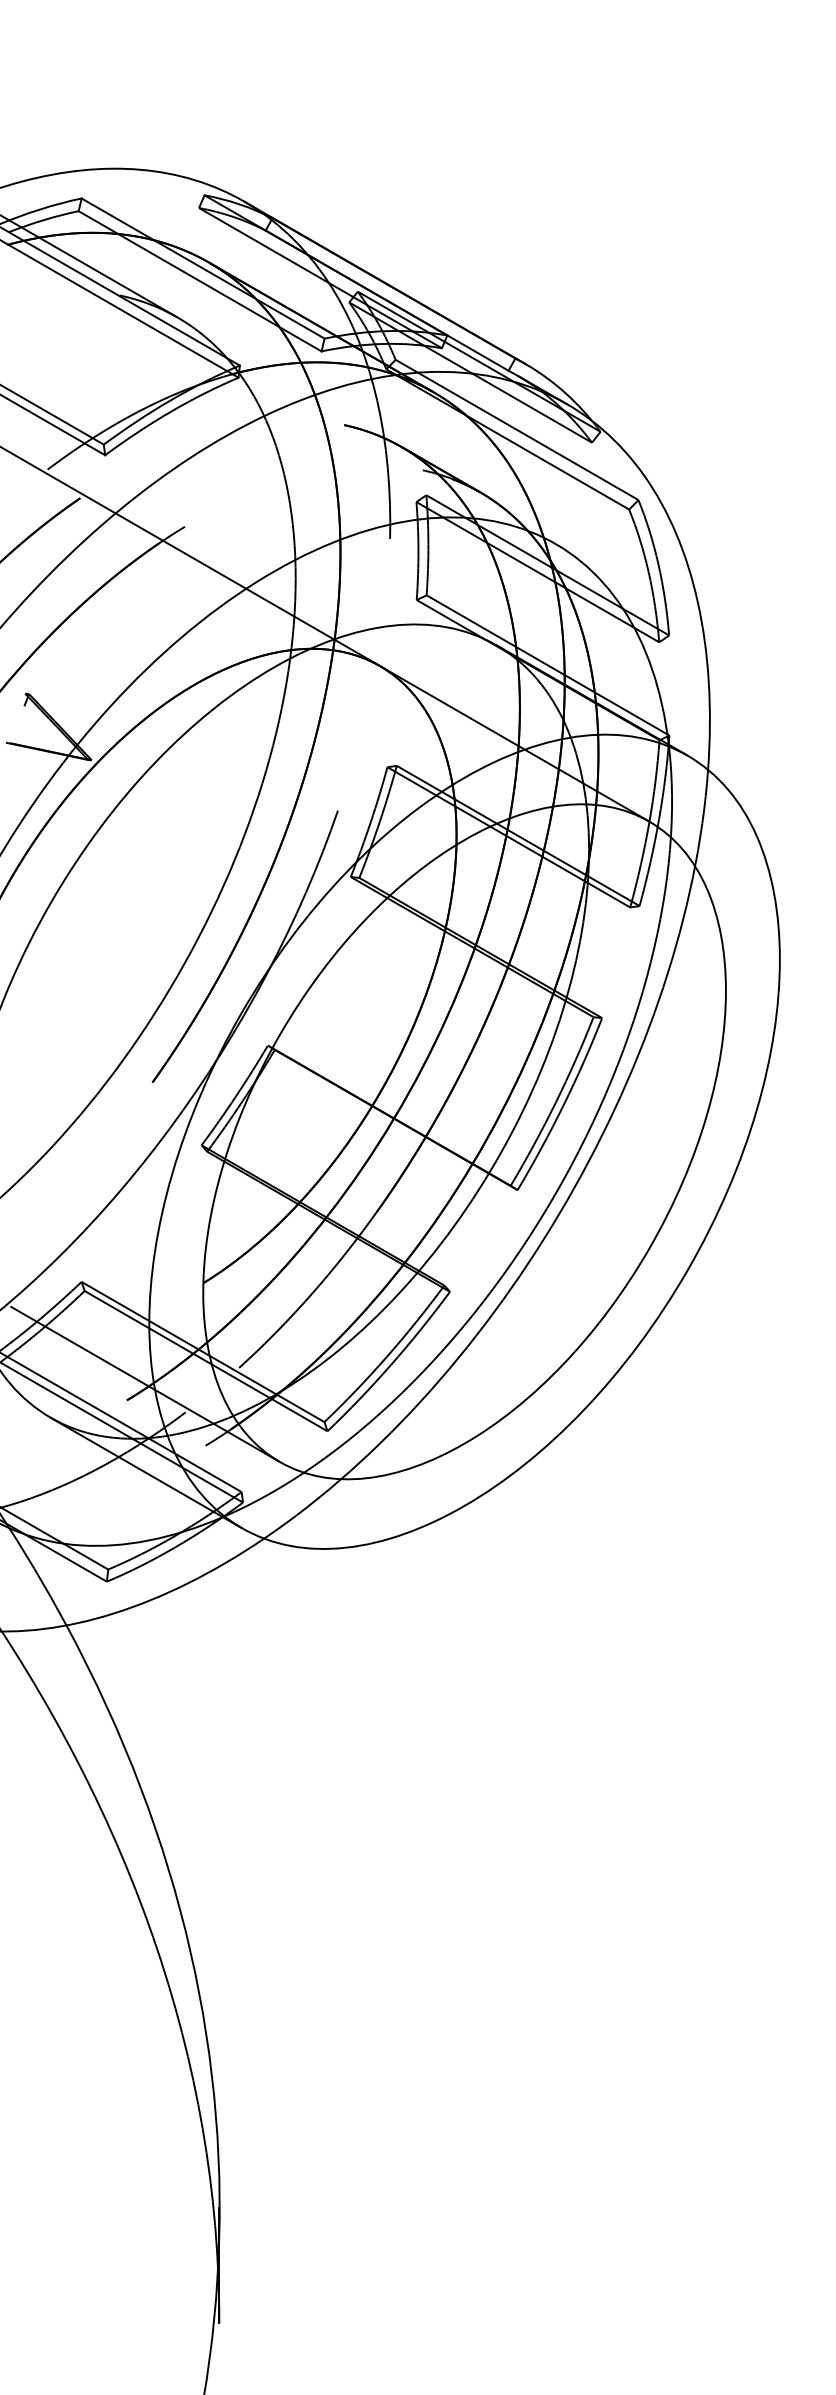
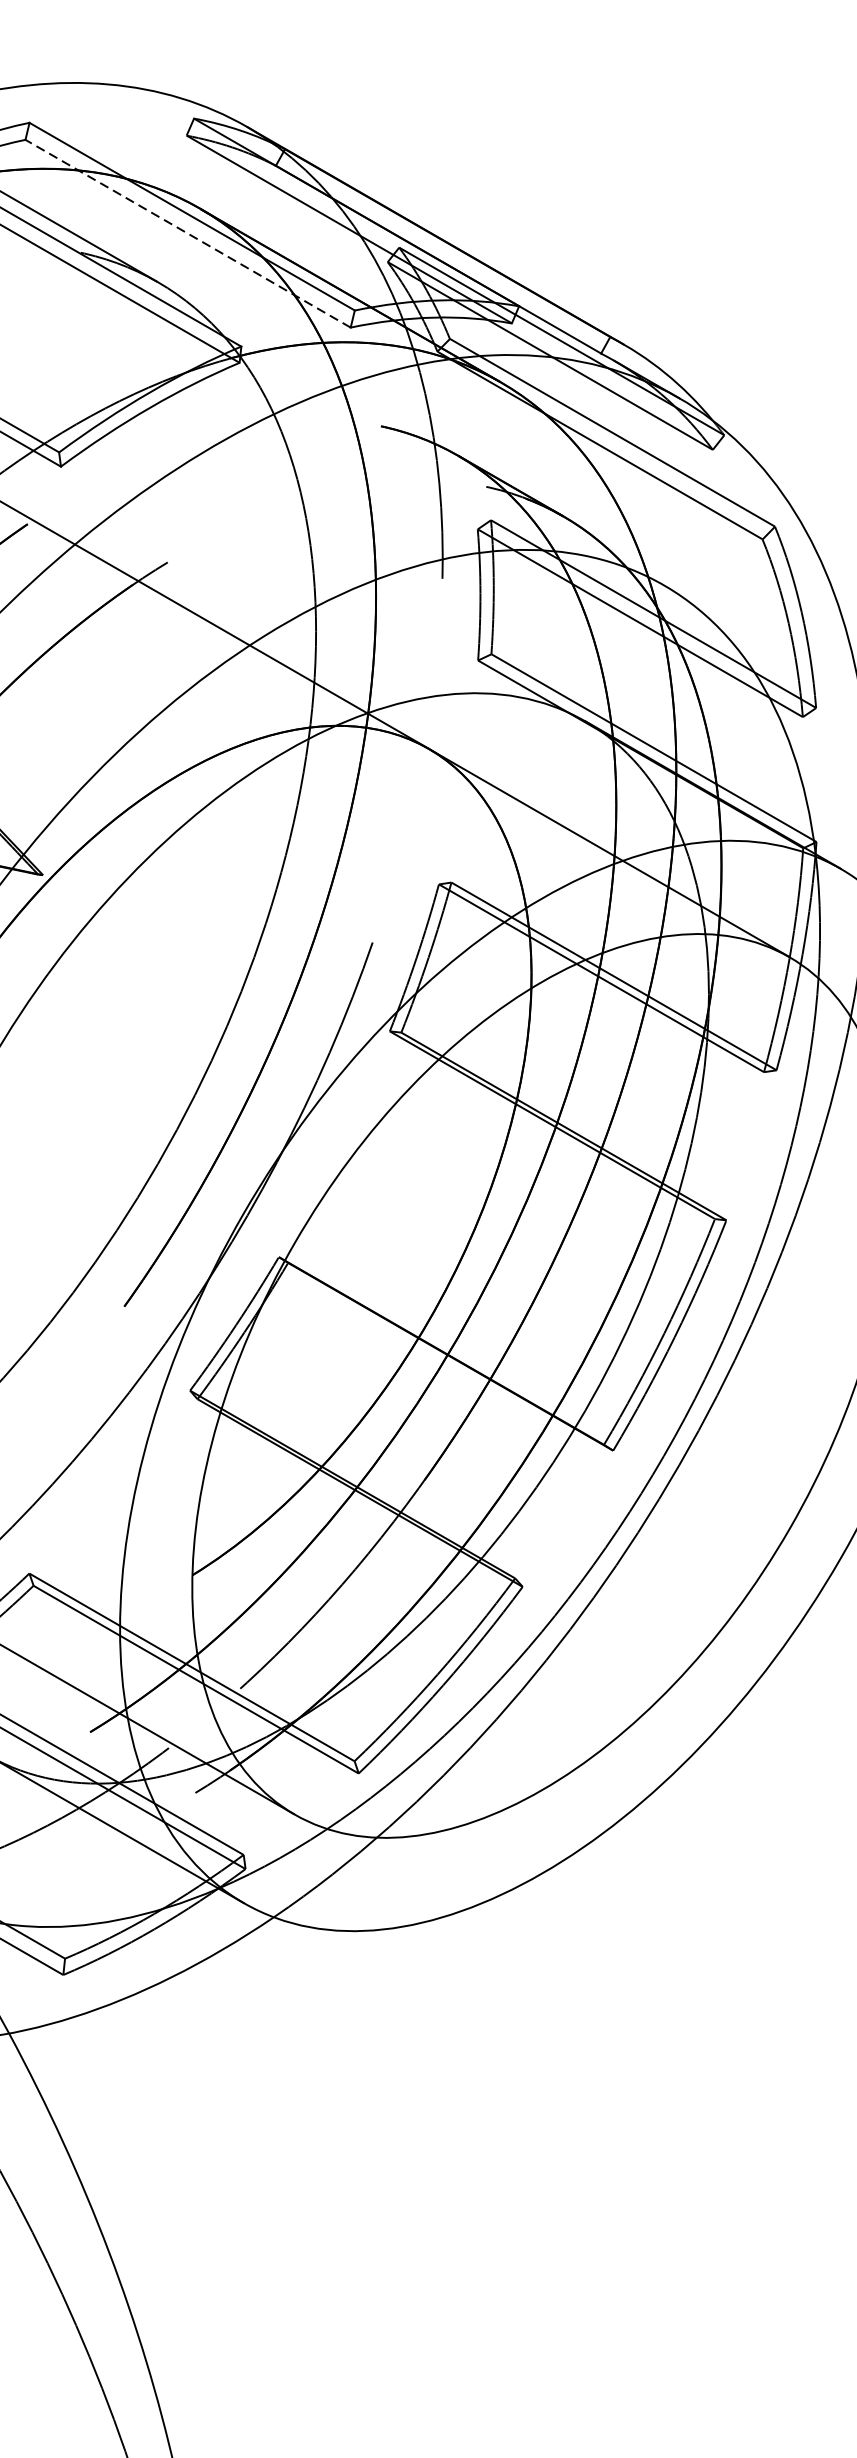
line: (199, 281) -> (187, 234), solid -> dashed

